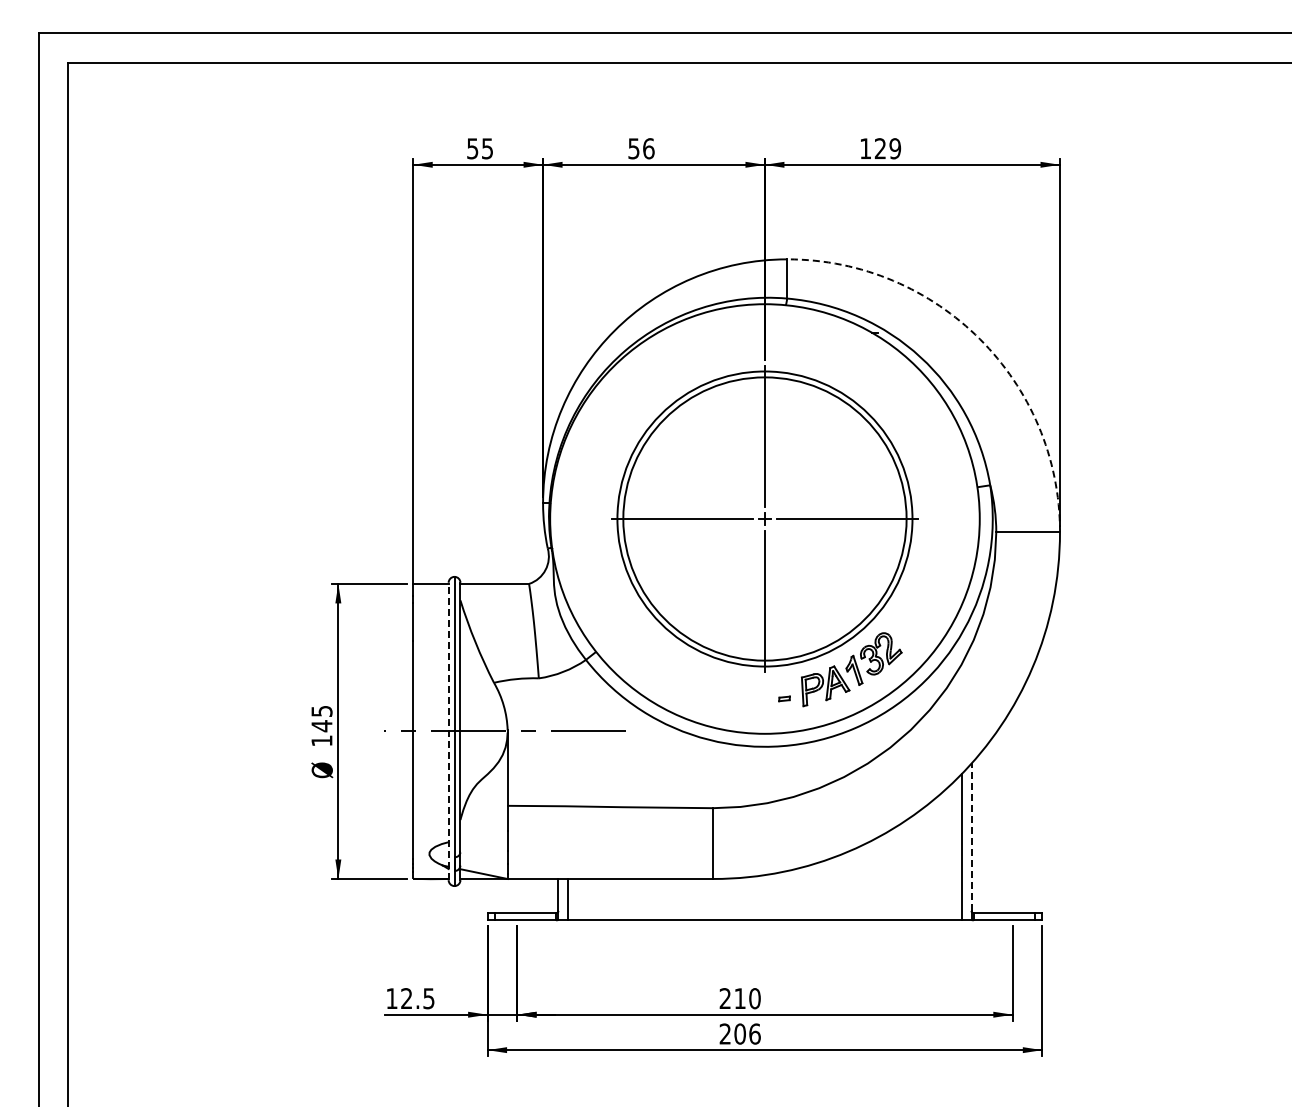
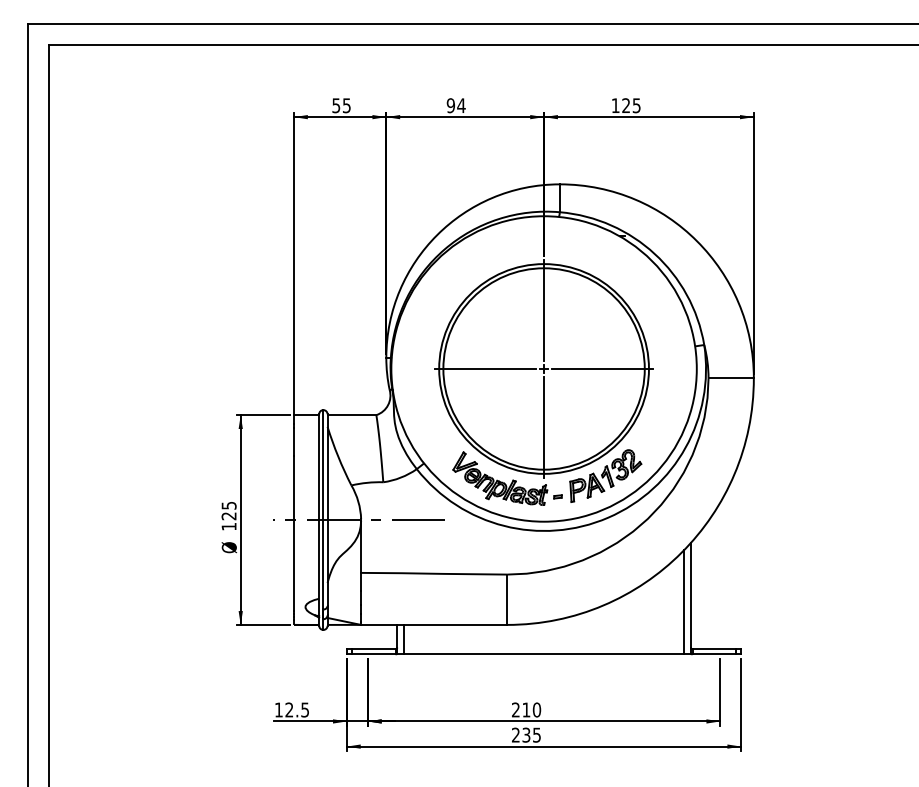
text: (641, 148) -> (456, 105), 56 -> 94
text: (895, 148) -> (636, 105), 129 -> 125
arc: (980, 339) -> (697, 241), dashed -> solid
part: (703, 673) -> (500, 478), added
text: (321, 726) -> (228, 516), 145 -> 125
line: (448, 731) -> (319, 520), dashed -> solid
line: (971, 837) -> (690, 595), dashed -> solid
text: (747, 1033) -> (531, 734), 206 -> 235

